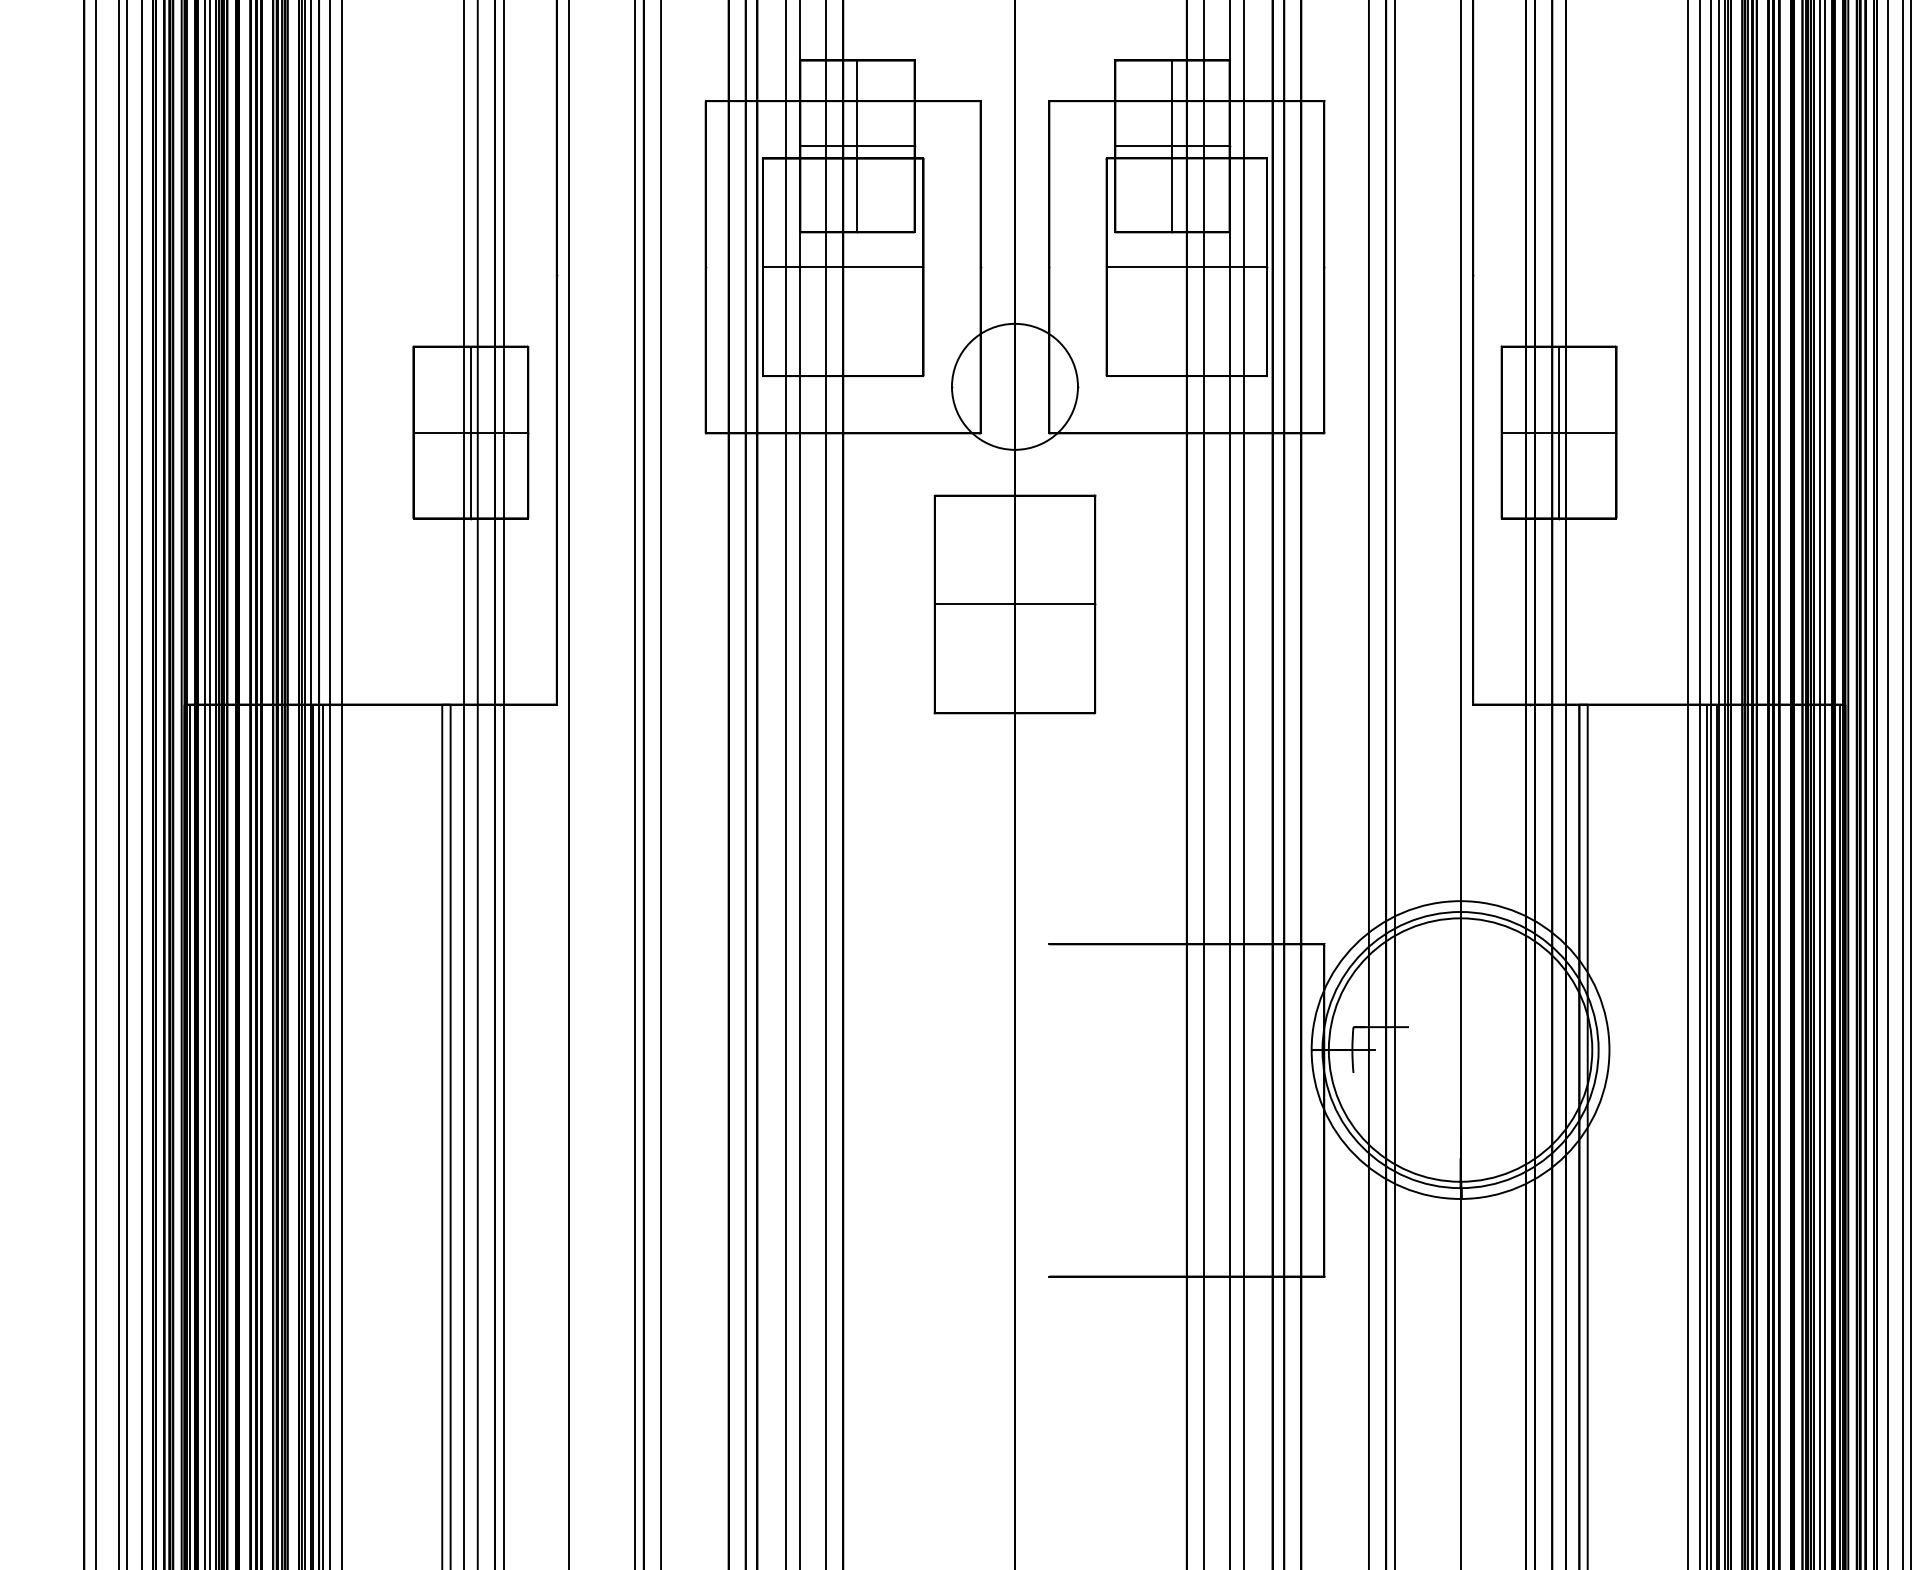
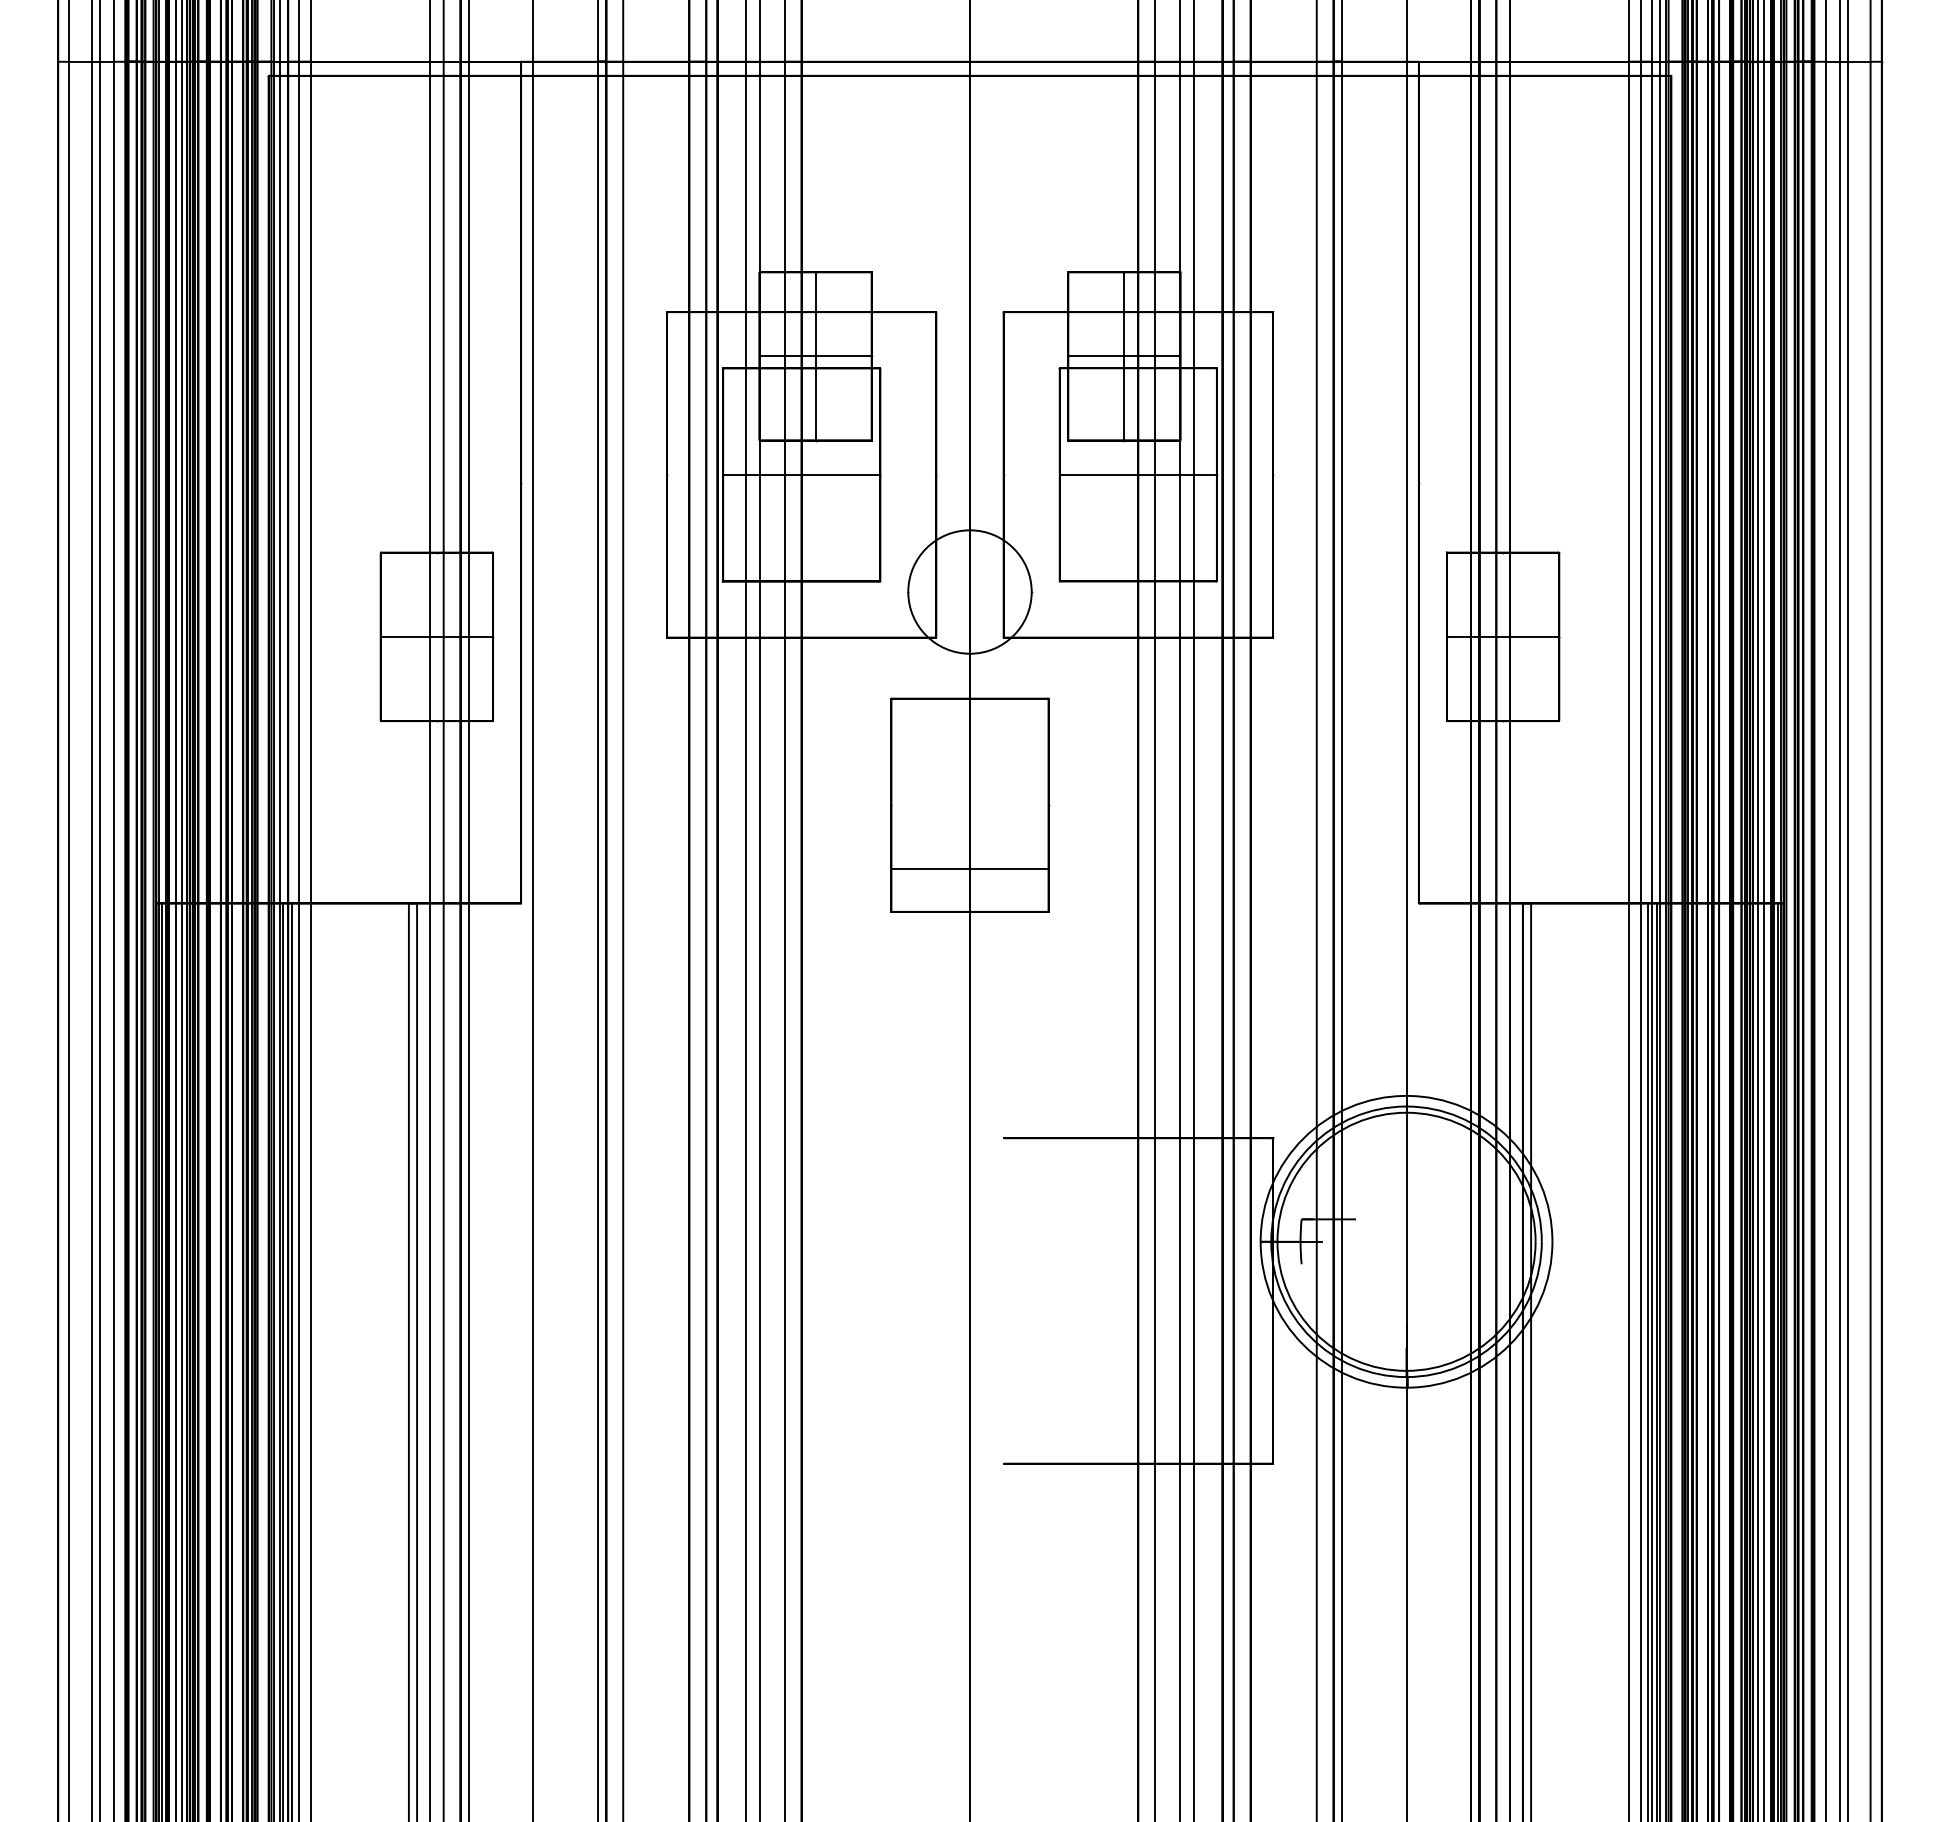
line: (470, 432) -> (436, 636), removed
line: (1559, 432) -> (1503, 636), removed
line: (1014, 604) -> (969, 869), moved

